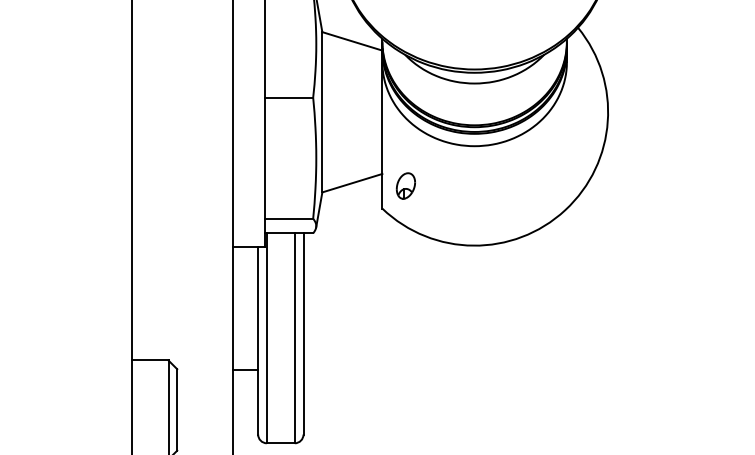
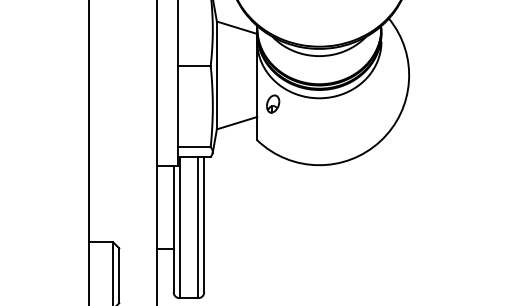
part: (406, 185) -> (273, 103), moved

